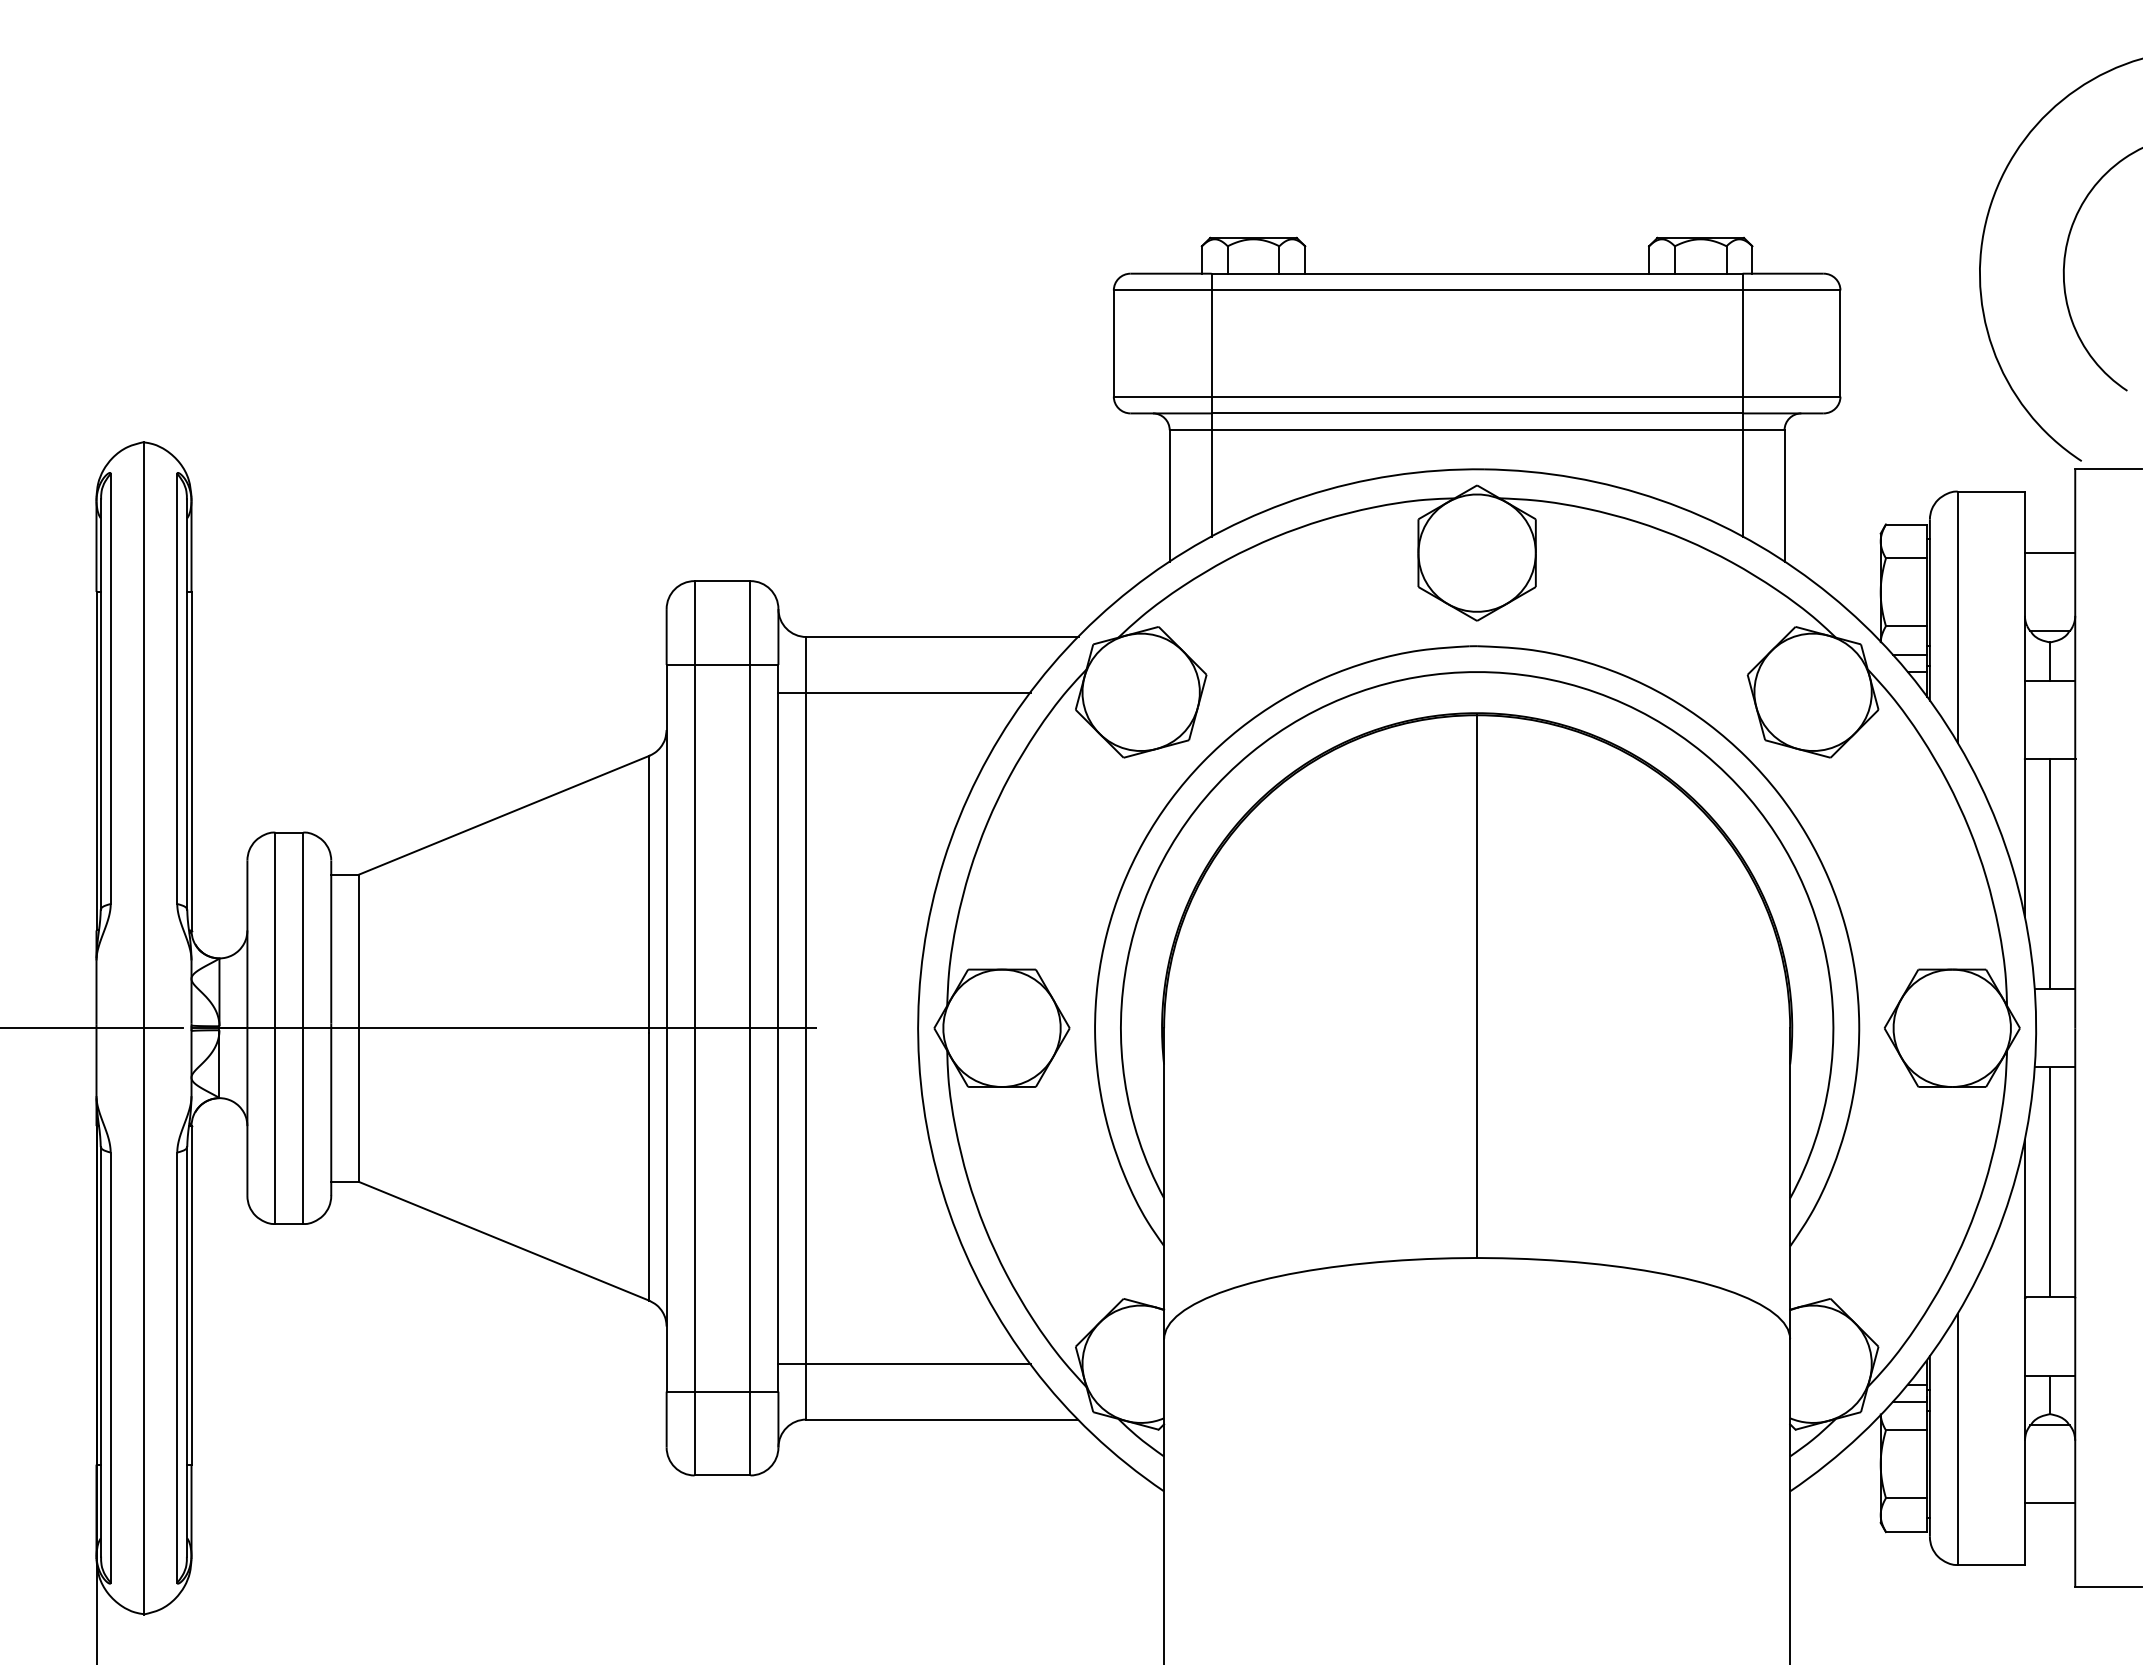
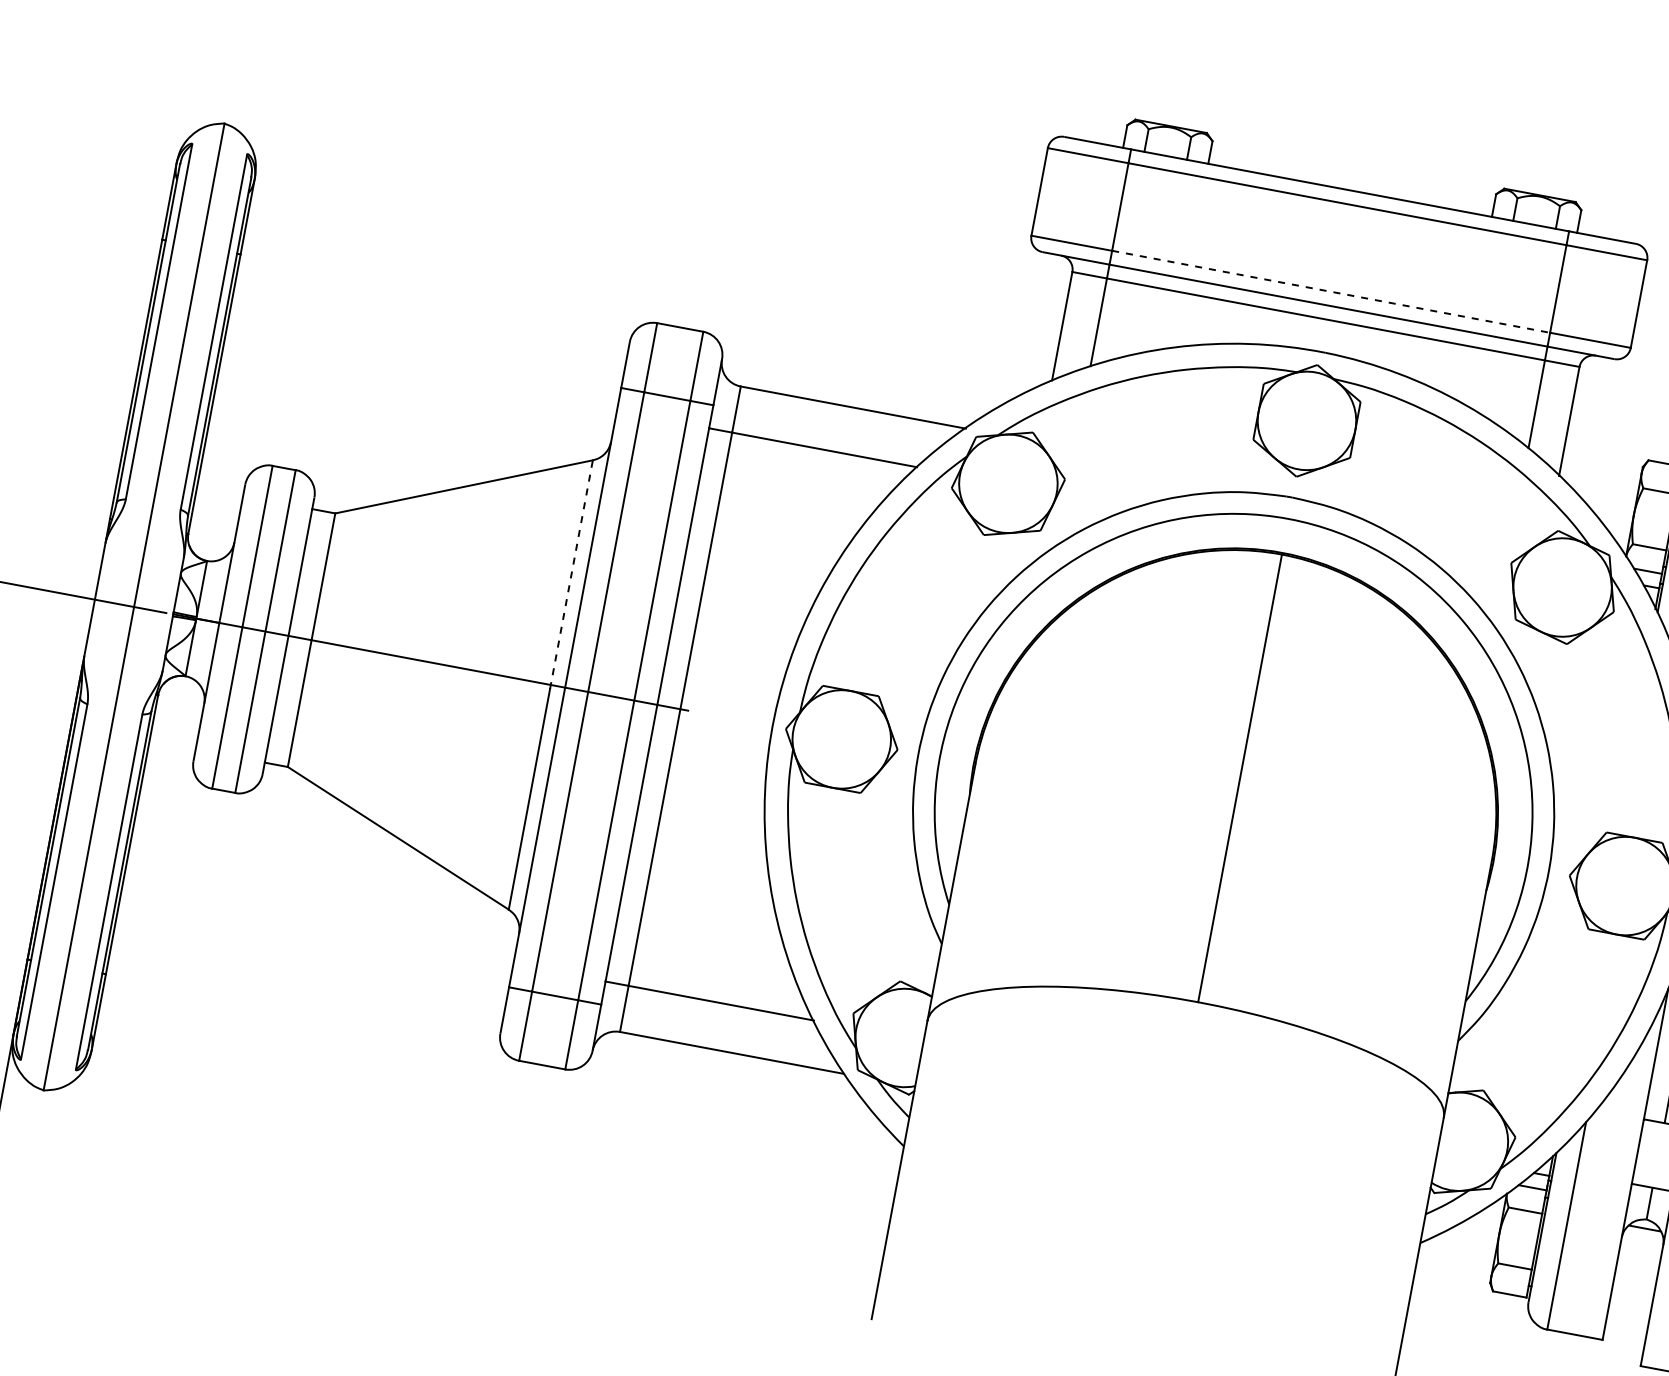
line: (1477, 396) -> (1331, 291), solid -> dashed
line: (649, 894) -> (571, 574), solid -> dashed
line: (2049, 1503) -> (1632, 1293), removed

